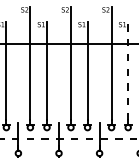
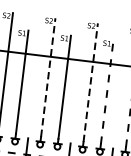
line: (70, 63) -> (47, 77), solid -> dashed
line: (111, 63) -> (90, 82), solid -> dashed

